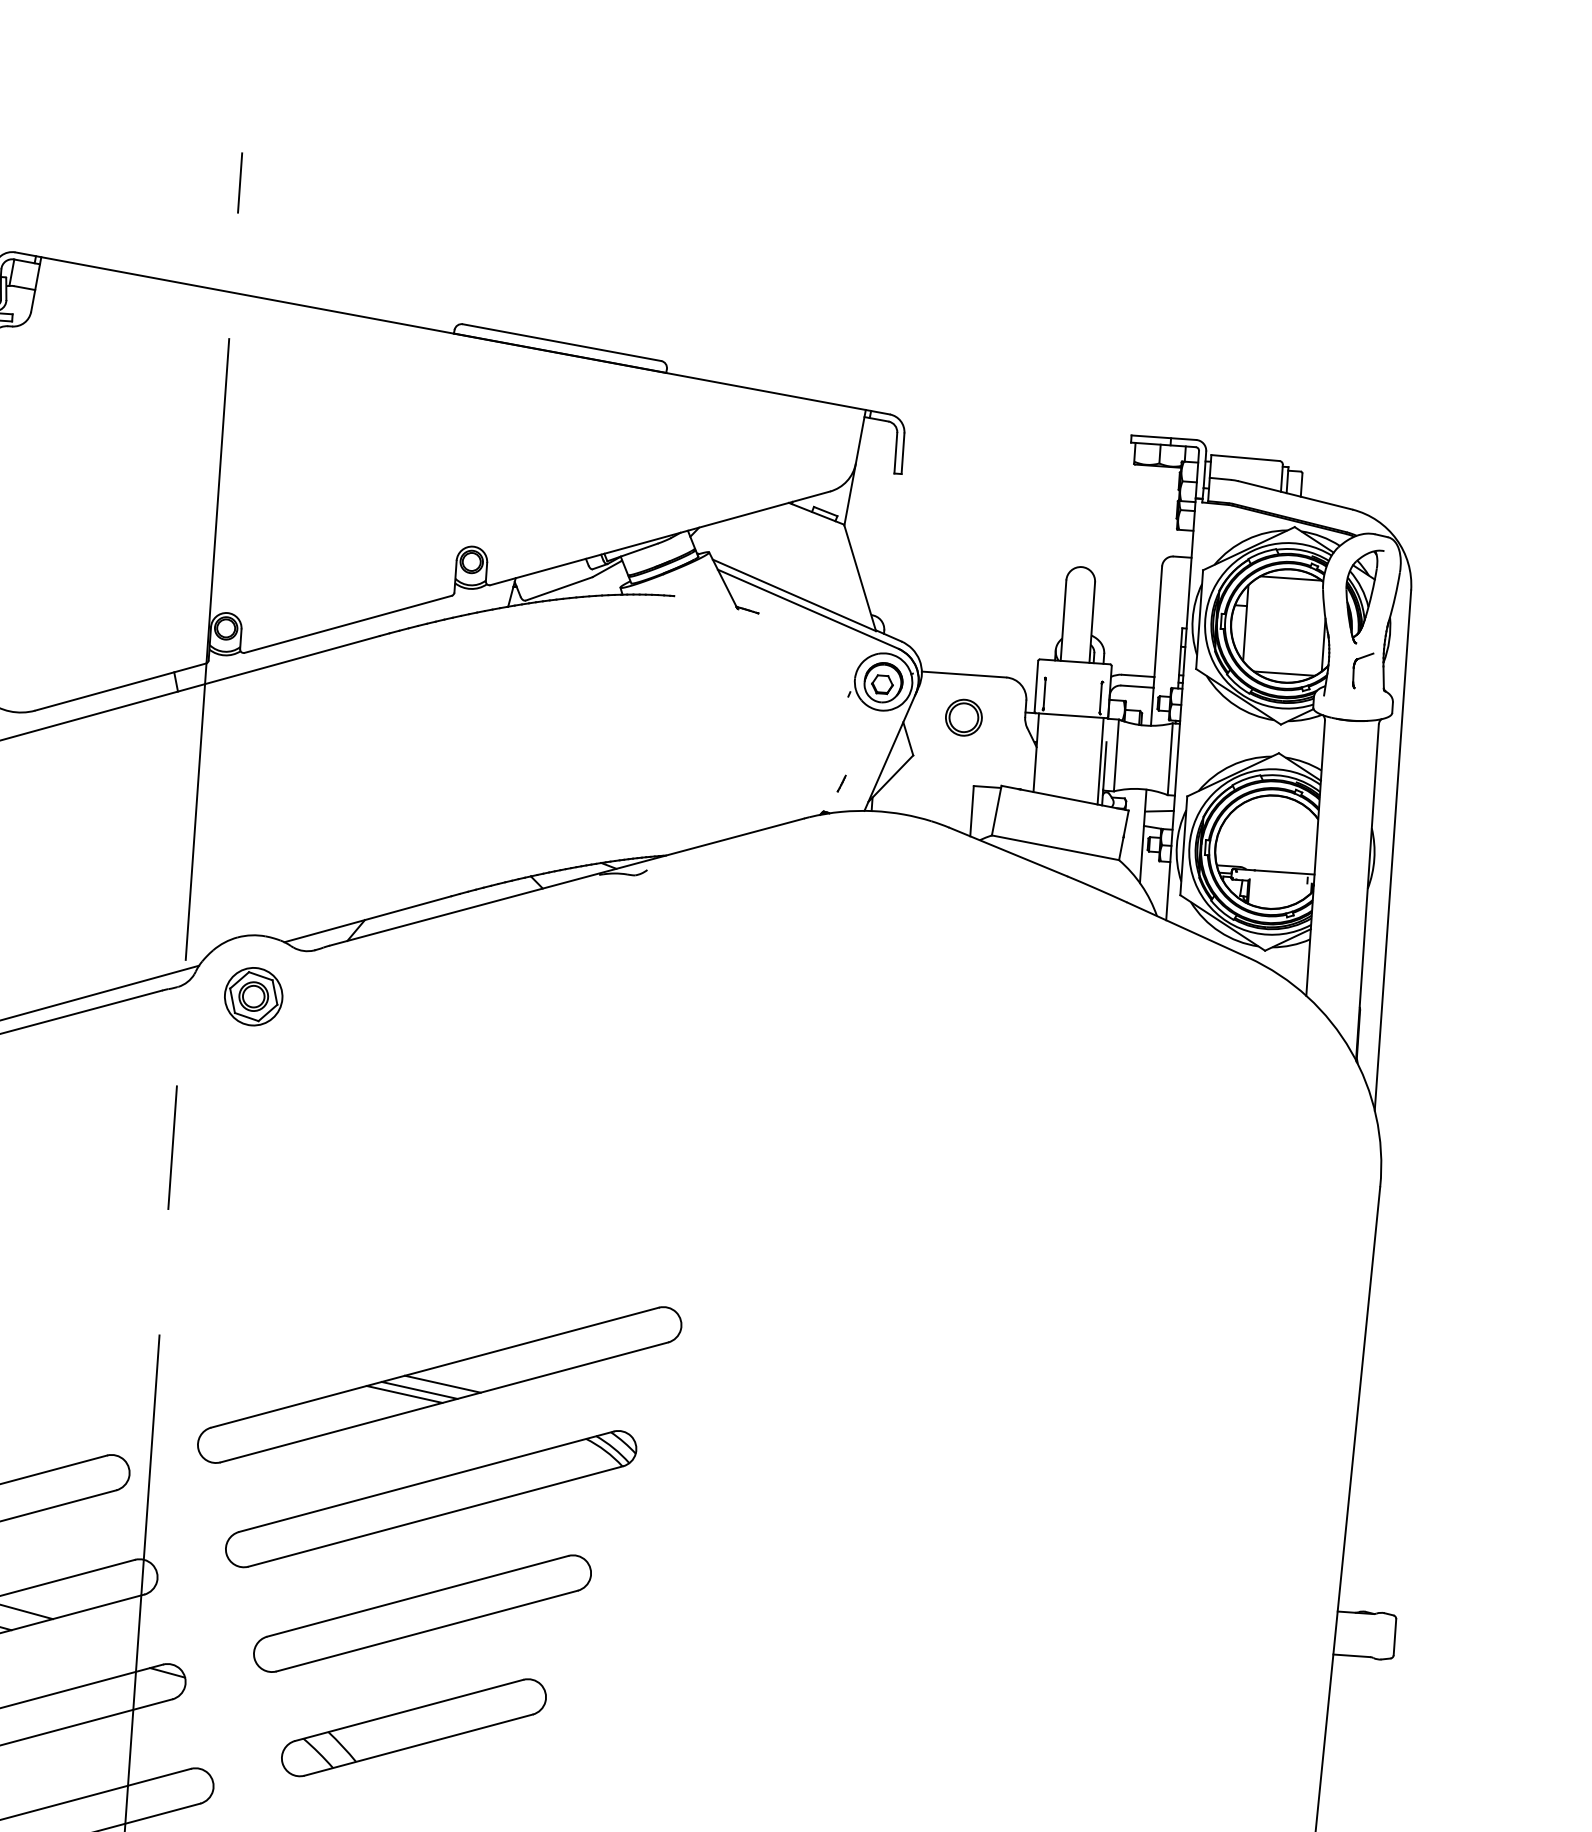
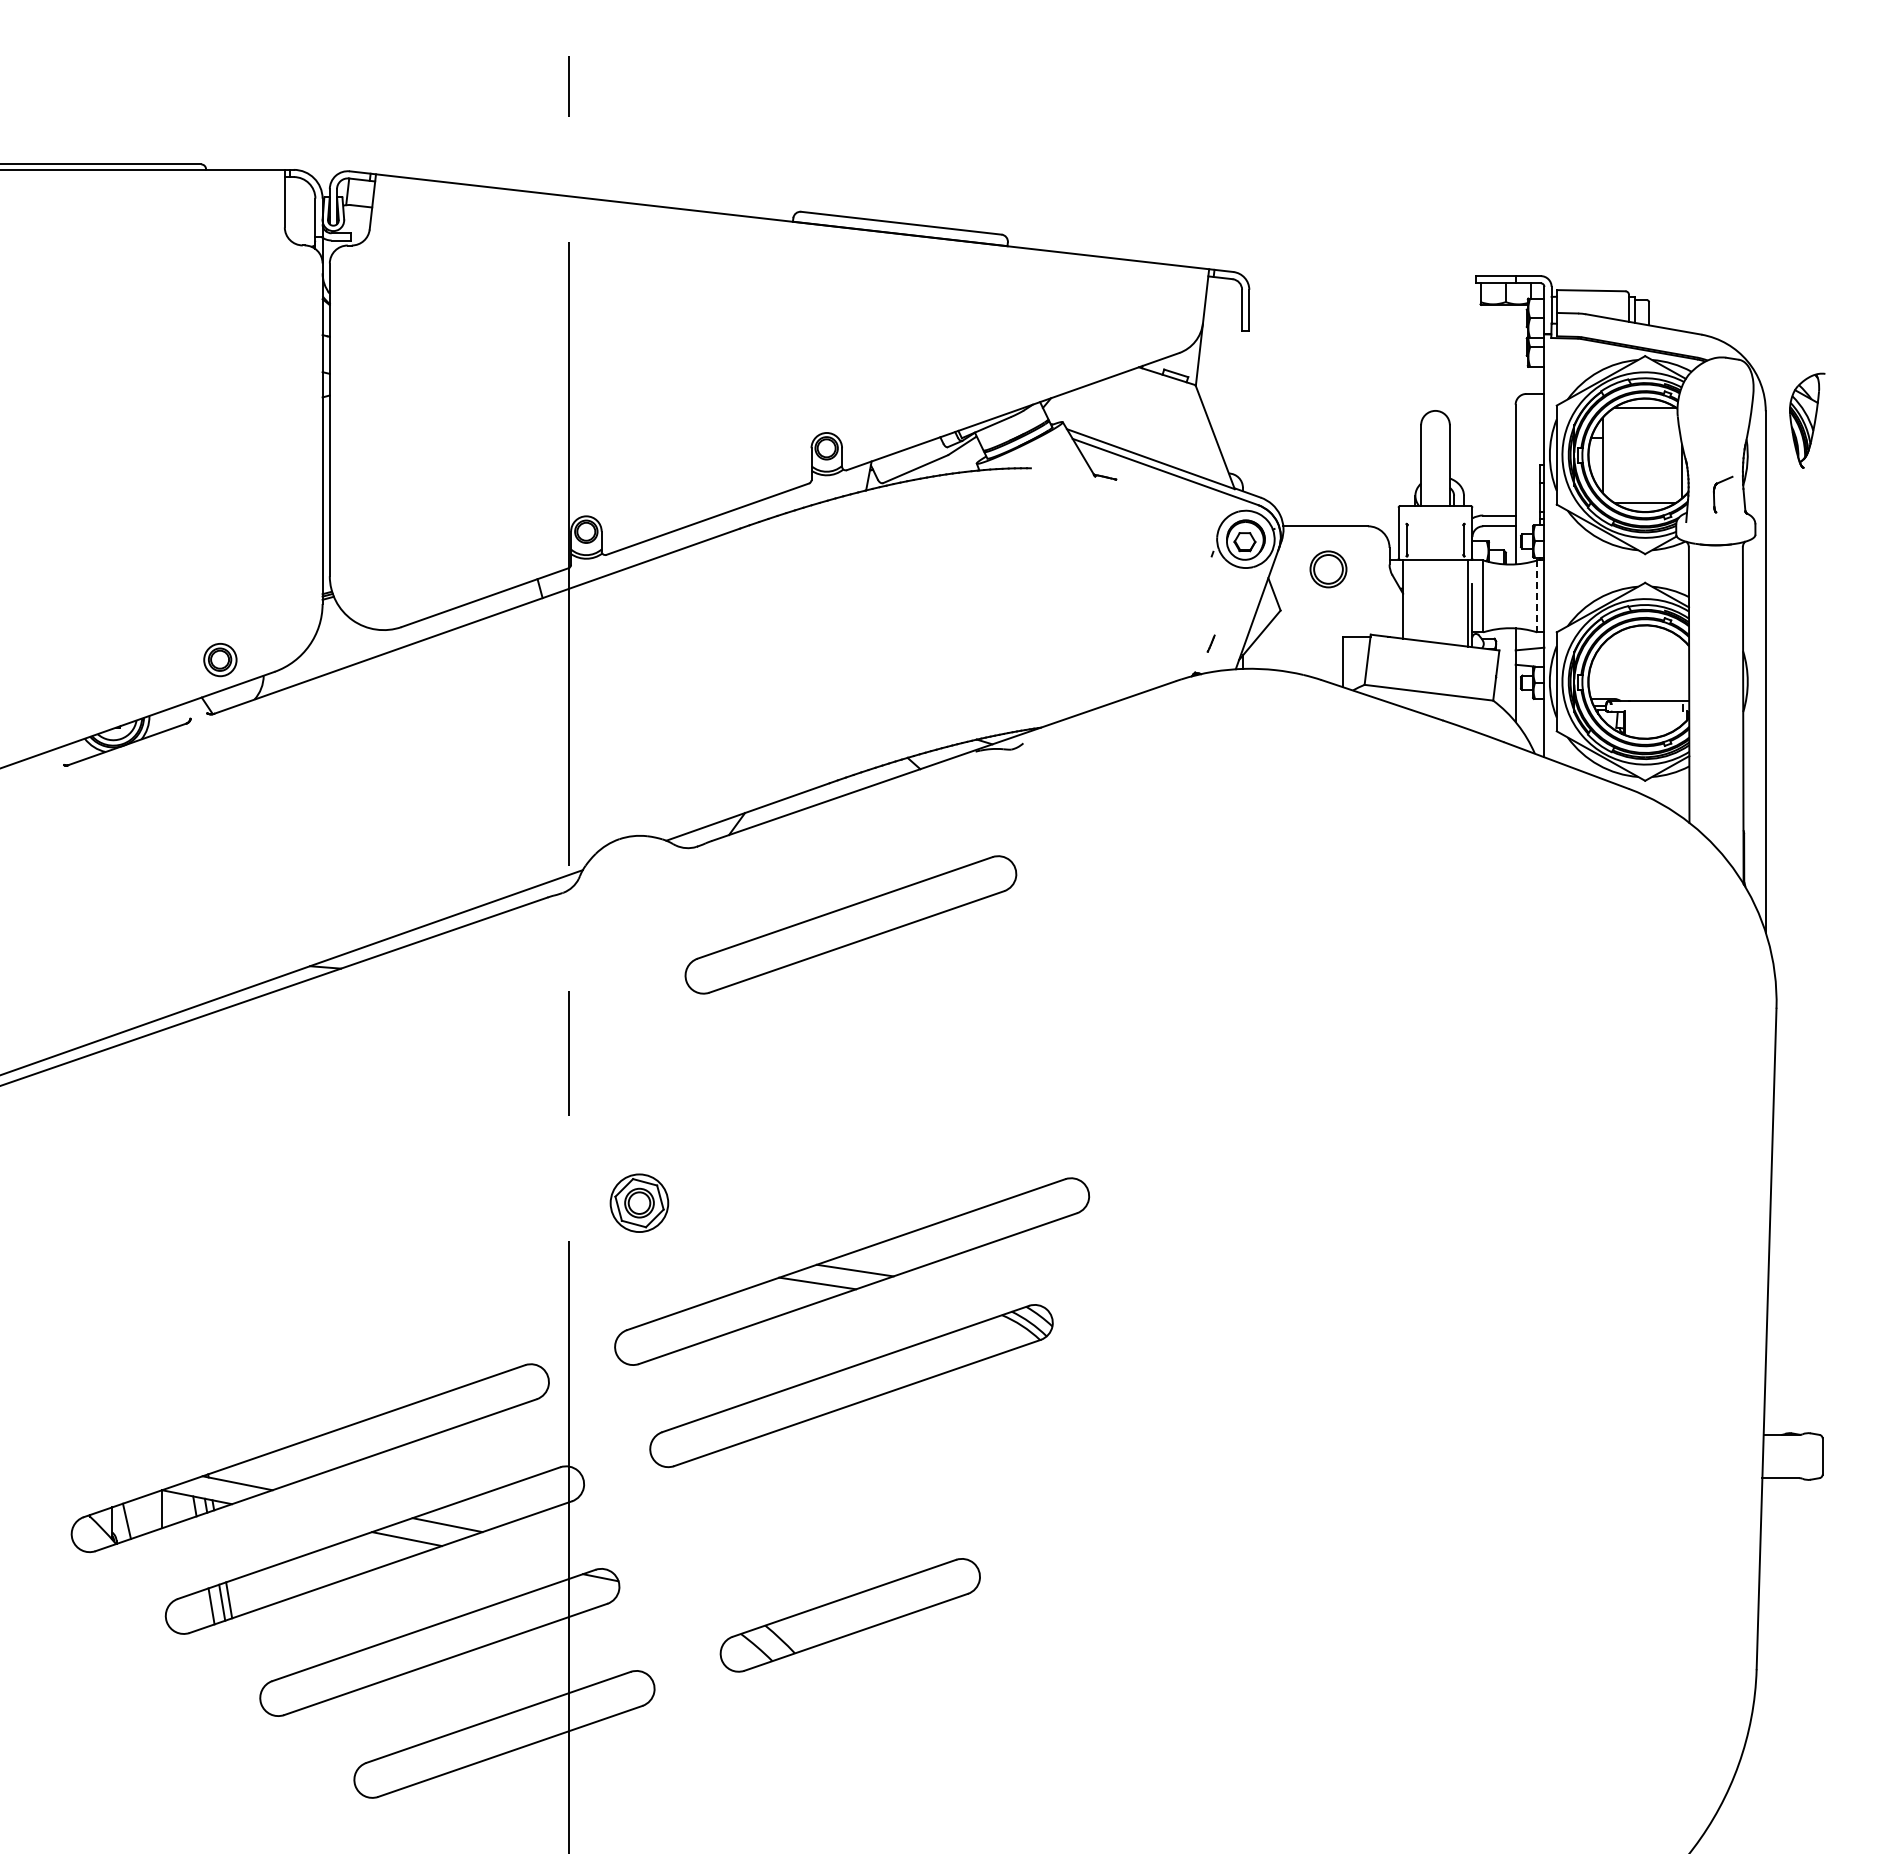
part: (1363, 596) -> (1807, 420), moved
line: (1170, 759) -> (1537, 596), solid -> dashed
part: (253, 995) -> (639, 1202), moved
line: (419, 1390) -> (832, 1278), removed
part: (422, 1613) -> (850, 924), moved

